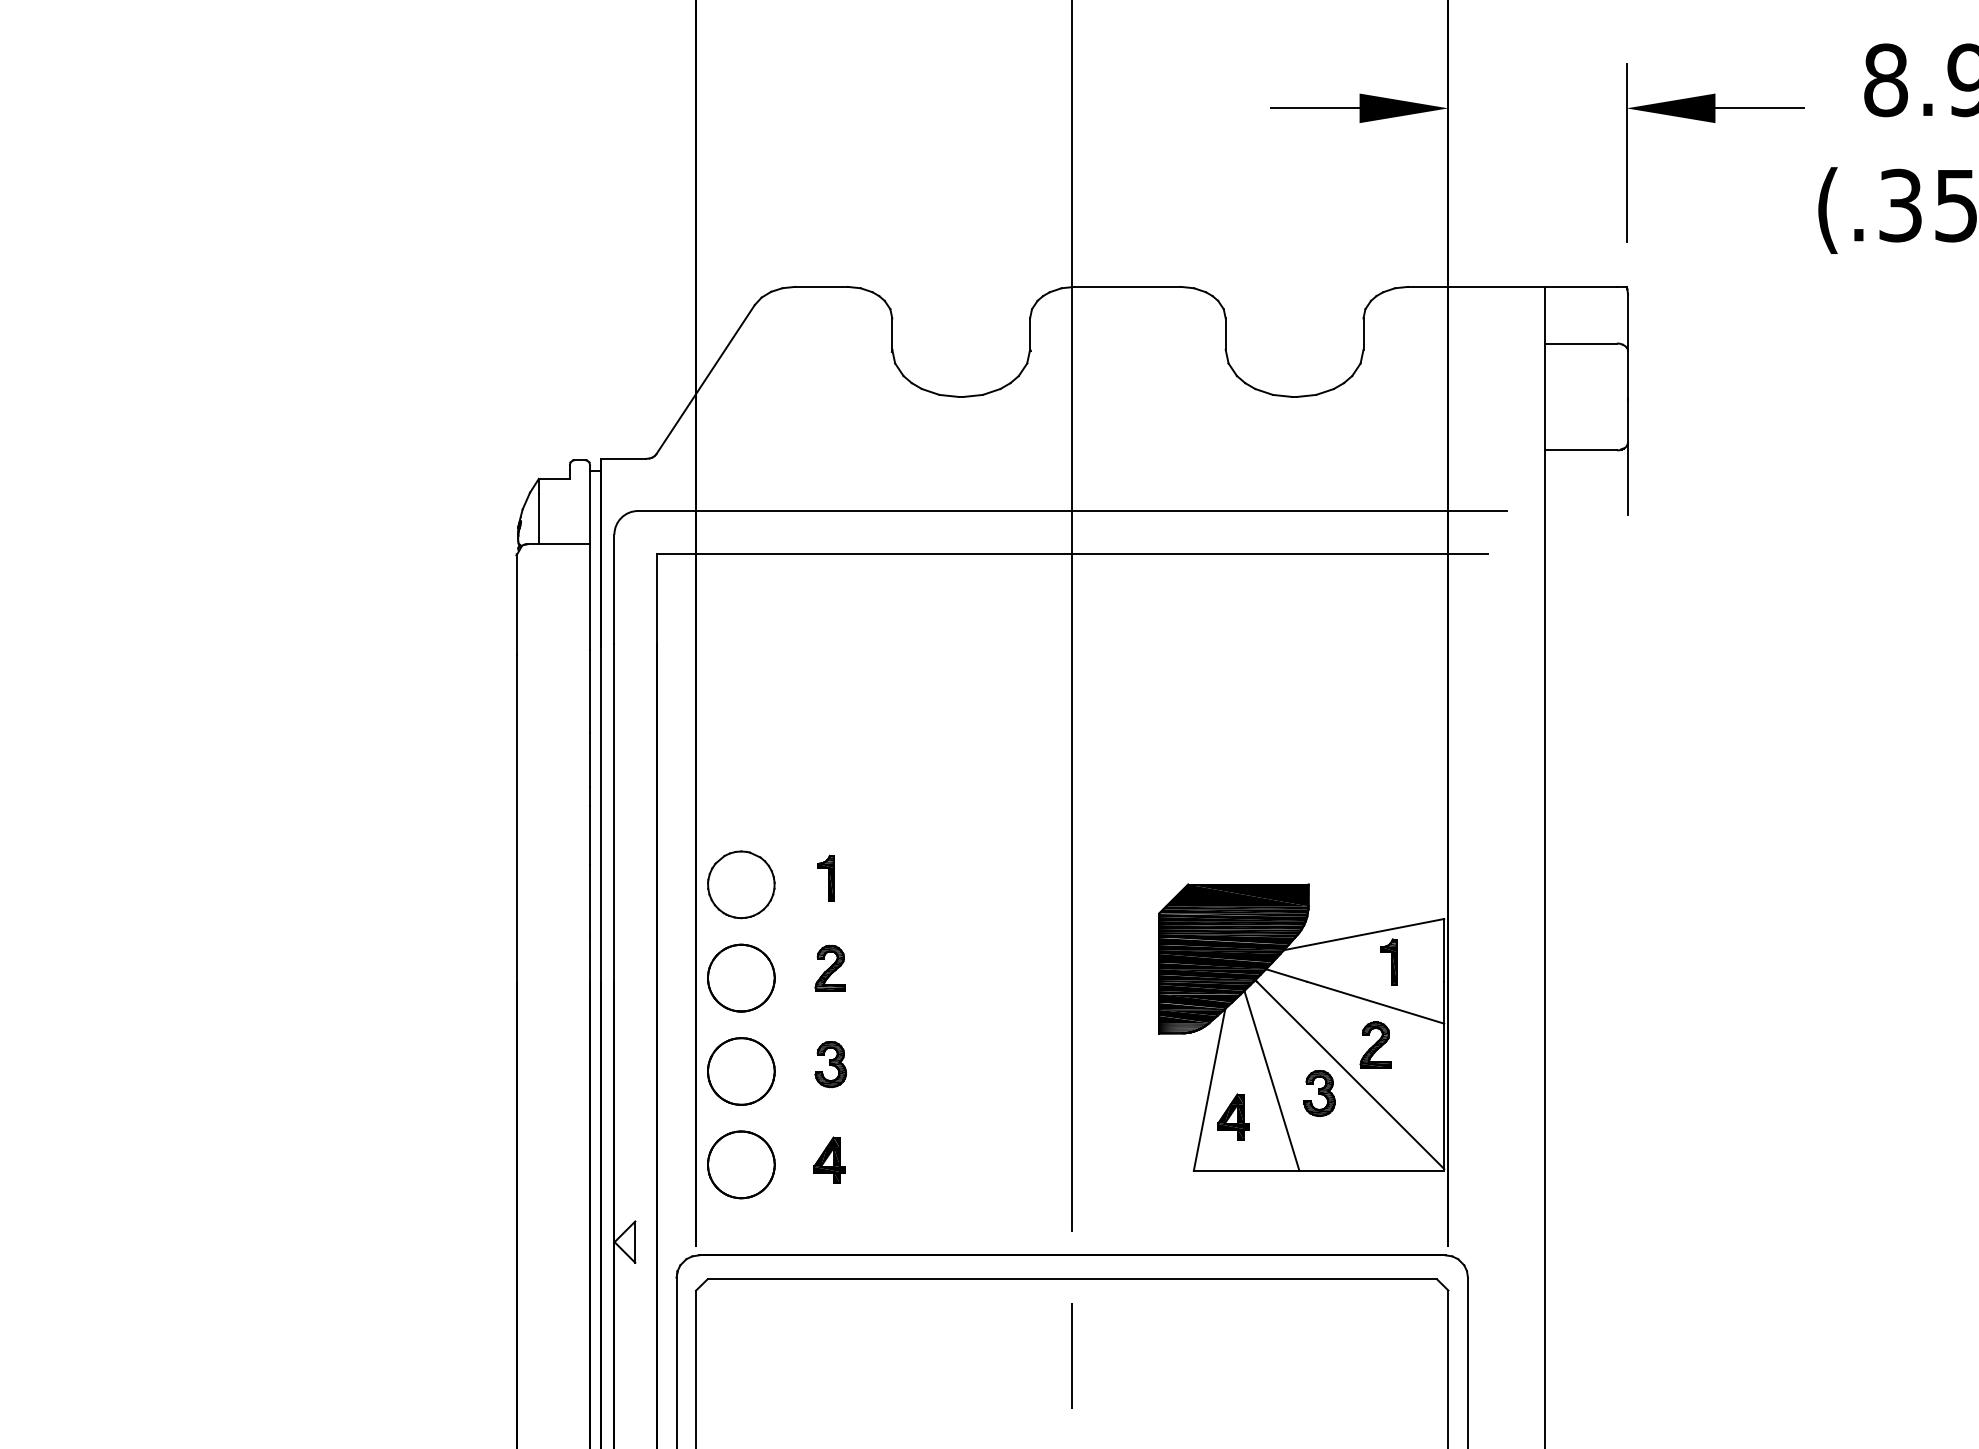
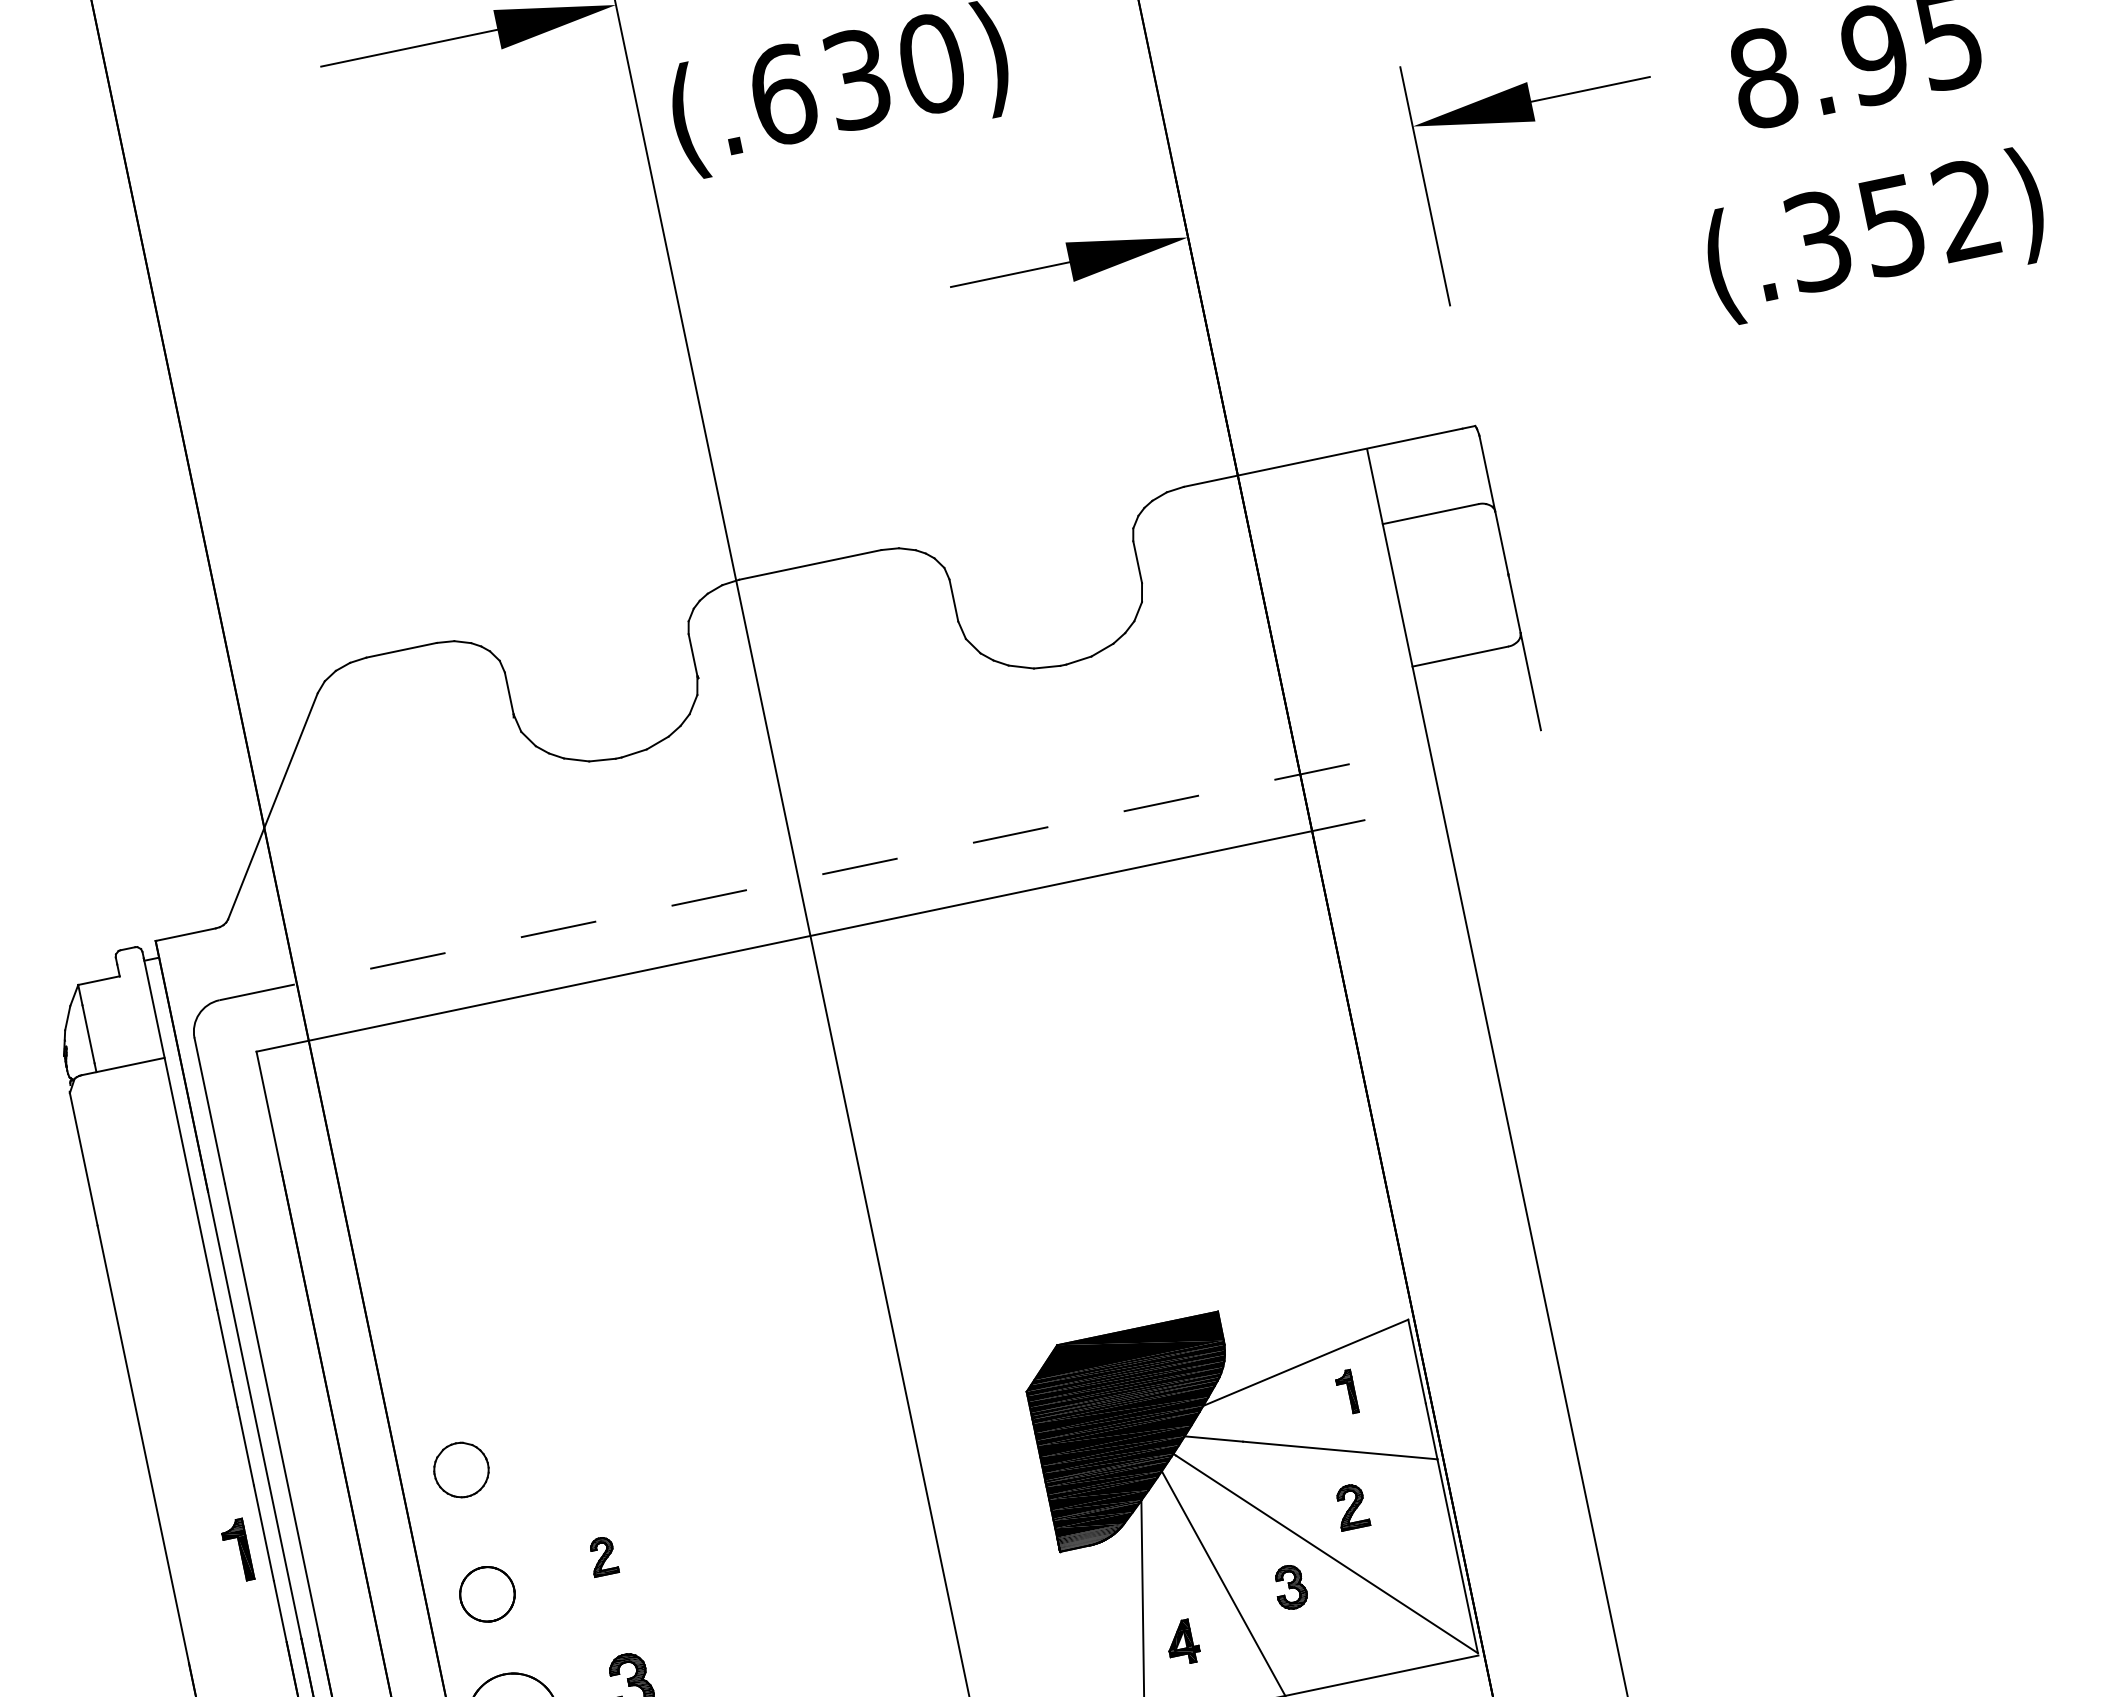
part: (1715, 122) -> (1535, 120), moved
line: (1072, 511) -> (799, 879), solid -> dashed
part: (825, 877) -> (236, 1549), moved
part: (741, 884) -> (461, 1469), size x0.6
part: (1388, 961) -> (1345, 1391), size x0.7
part: (829, 967) -> (601, 1555), size x0.6
part: (741, 977) -> (487, 1593), size x0.6
part: (1375, 1044) -> (1351, 1506), size x0.7
part: (1319, 1093) -> (1290, 1587), size x0.7
part: (1233, 1116) -> (1182, 1641), size x0.7

